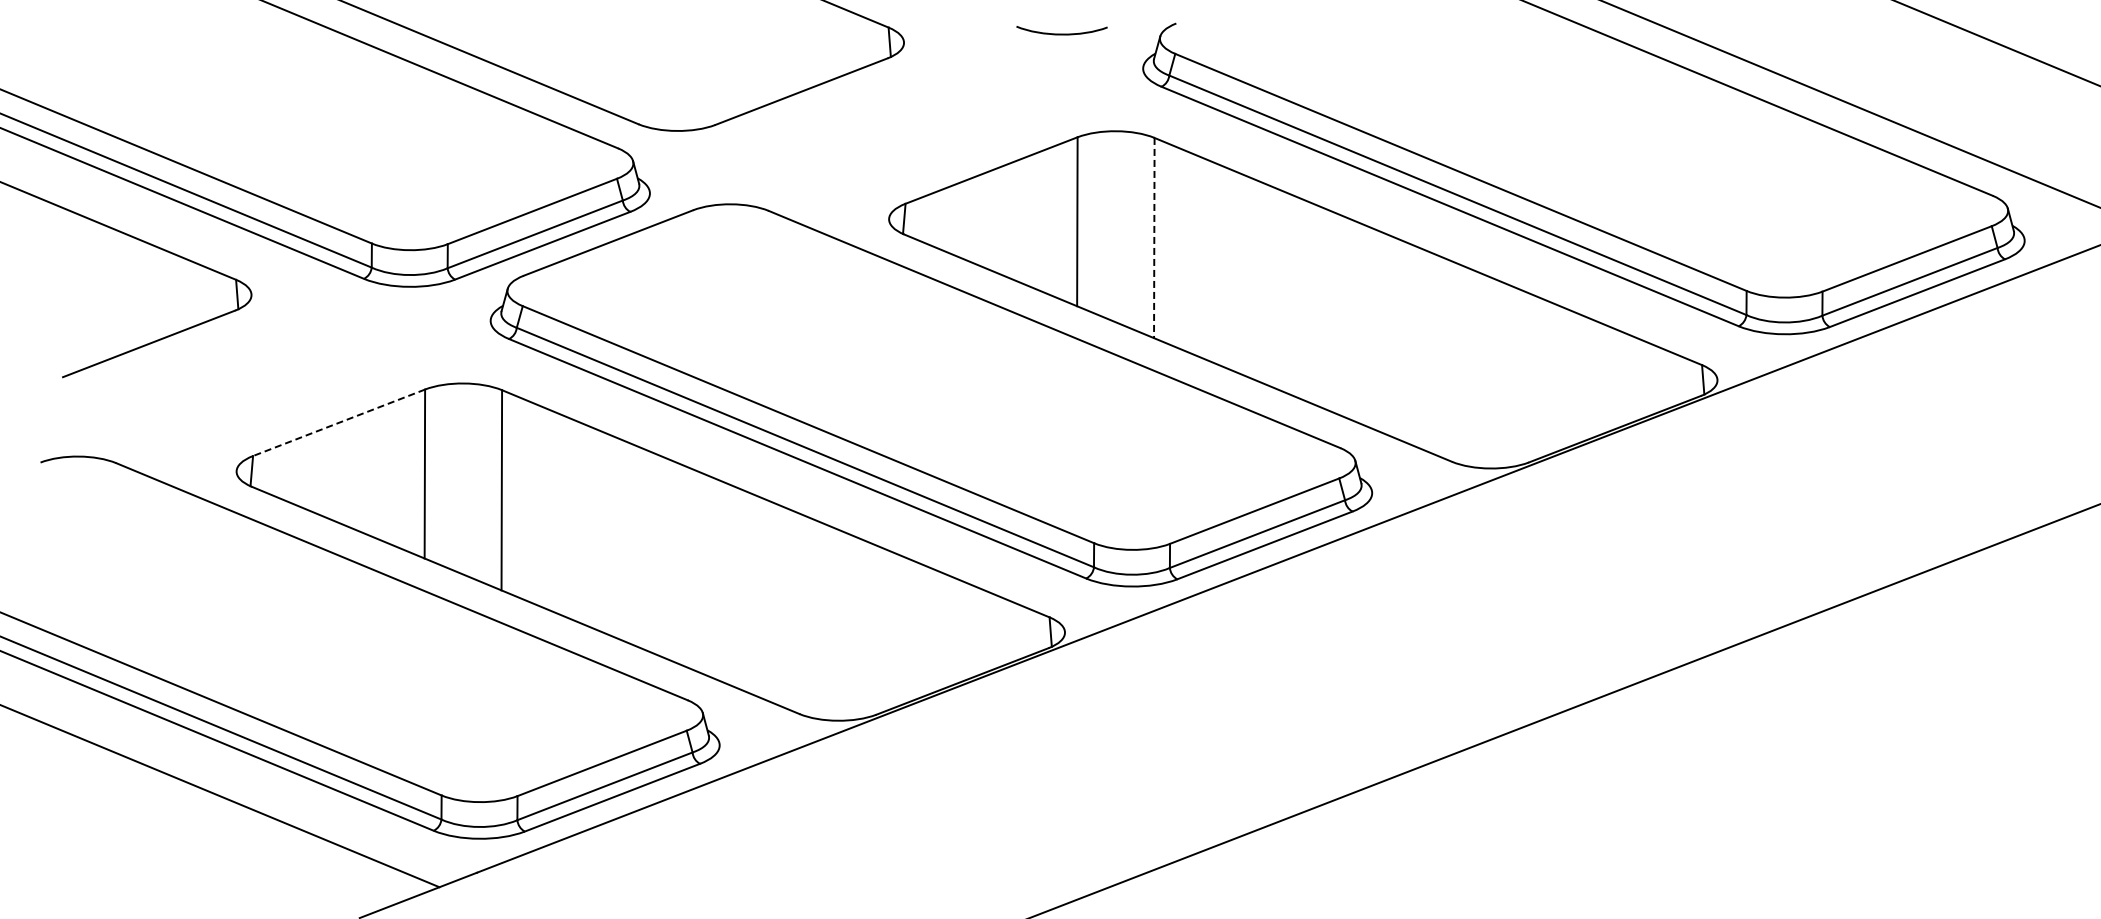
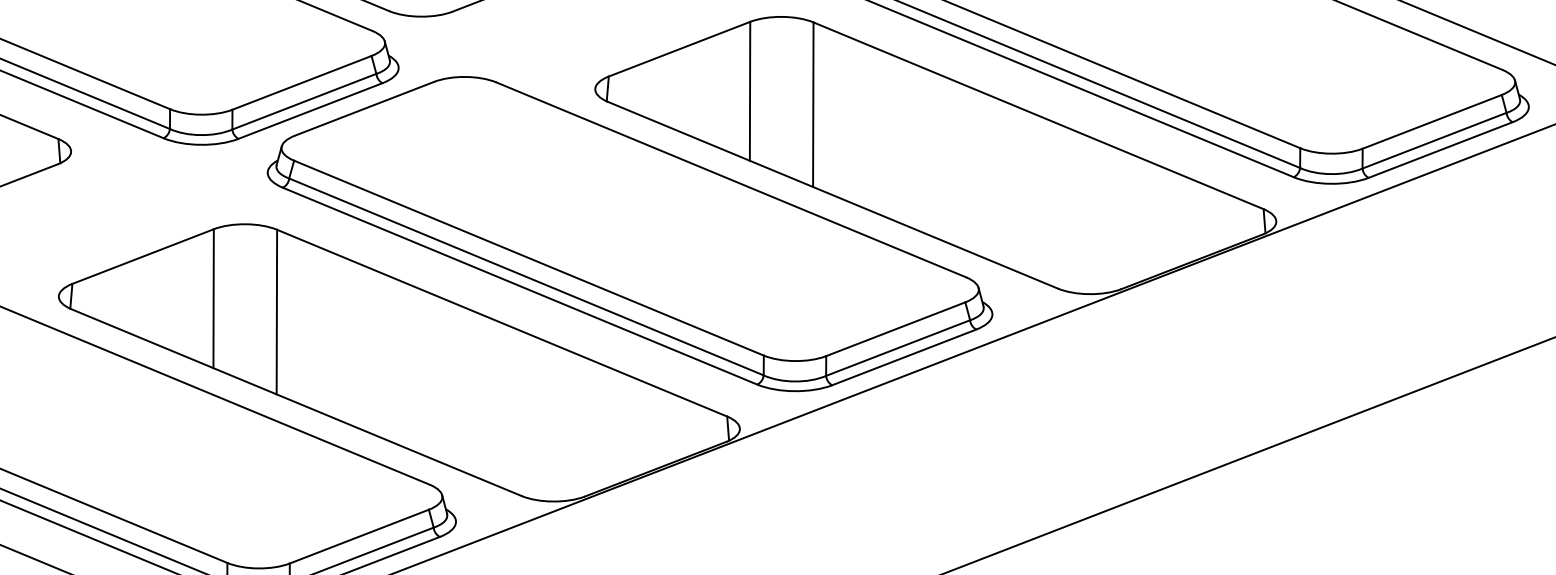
line: (1154, 238) -> (813, 105), dashed -> solid
line: (338, 422) -> (142, 256), dashed -> solid

